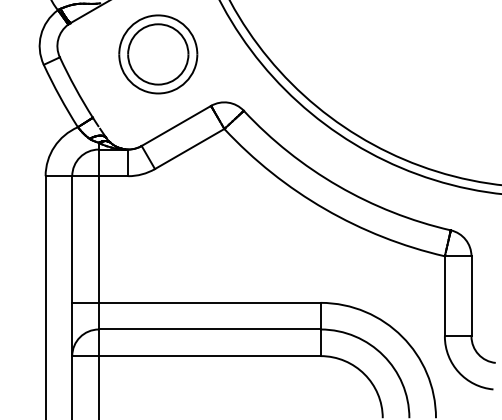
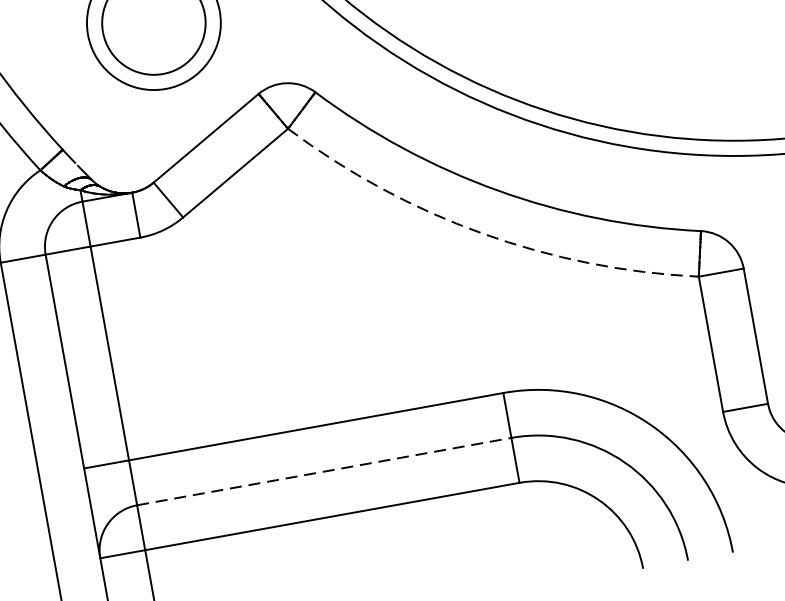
arc: (325, 209) -> (483, 233), solid -> dashed
line: (209, 329) -> (323, 471), solid -> dashed

